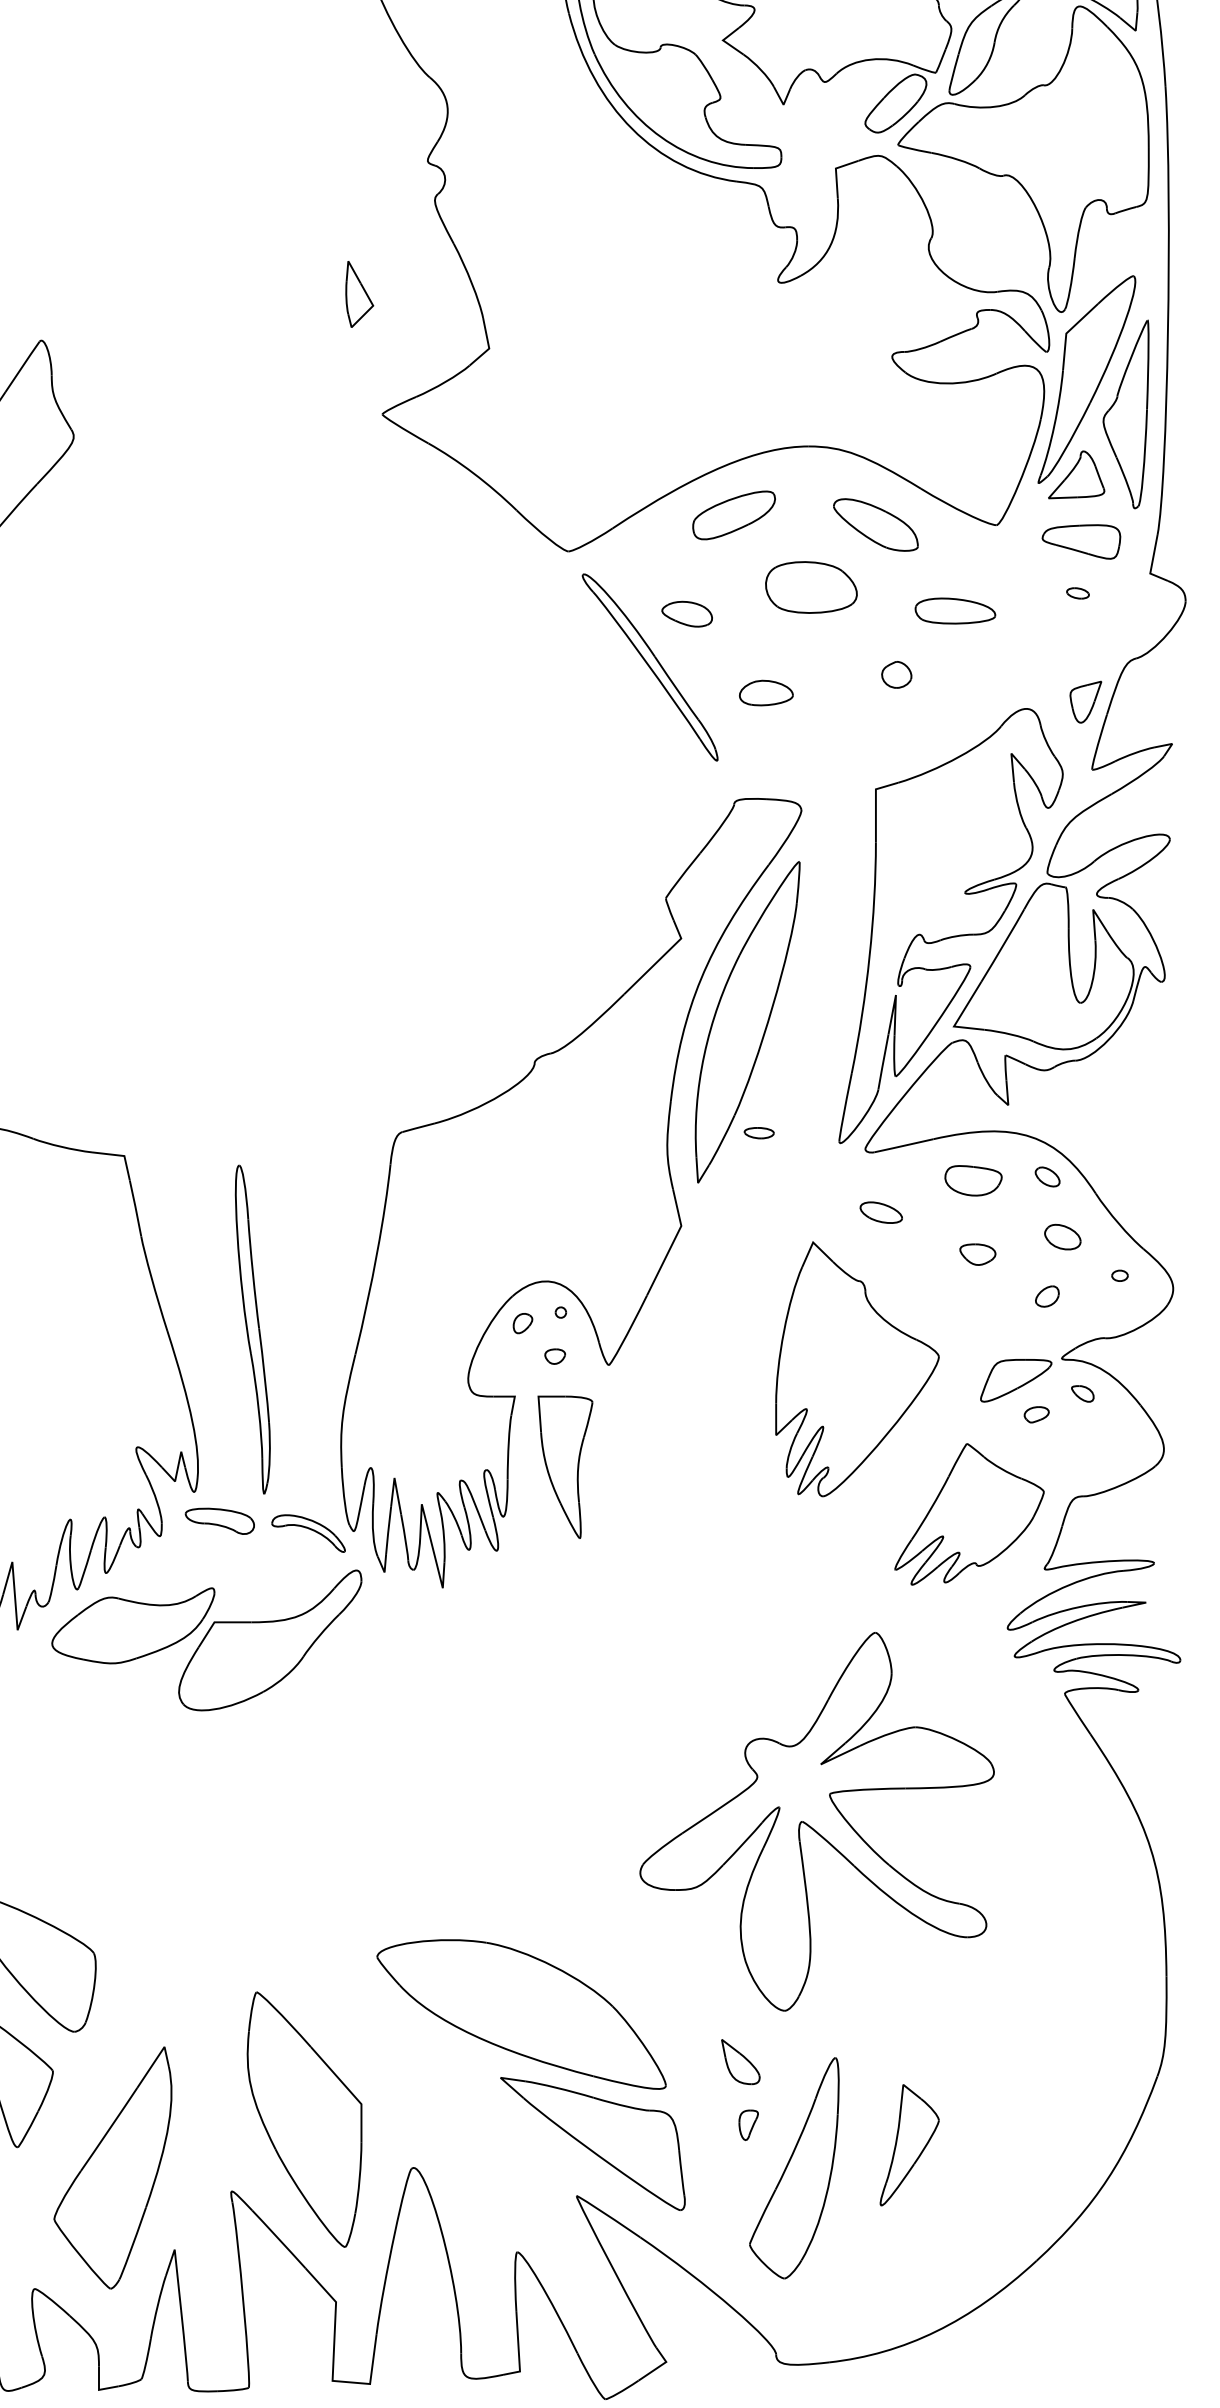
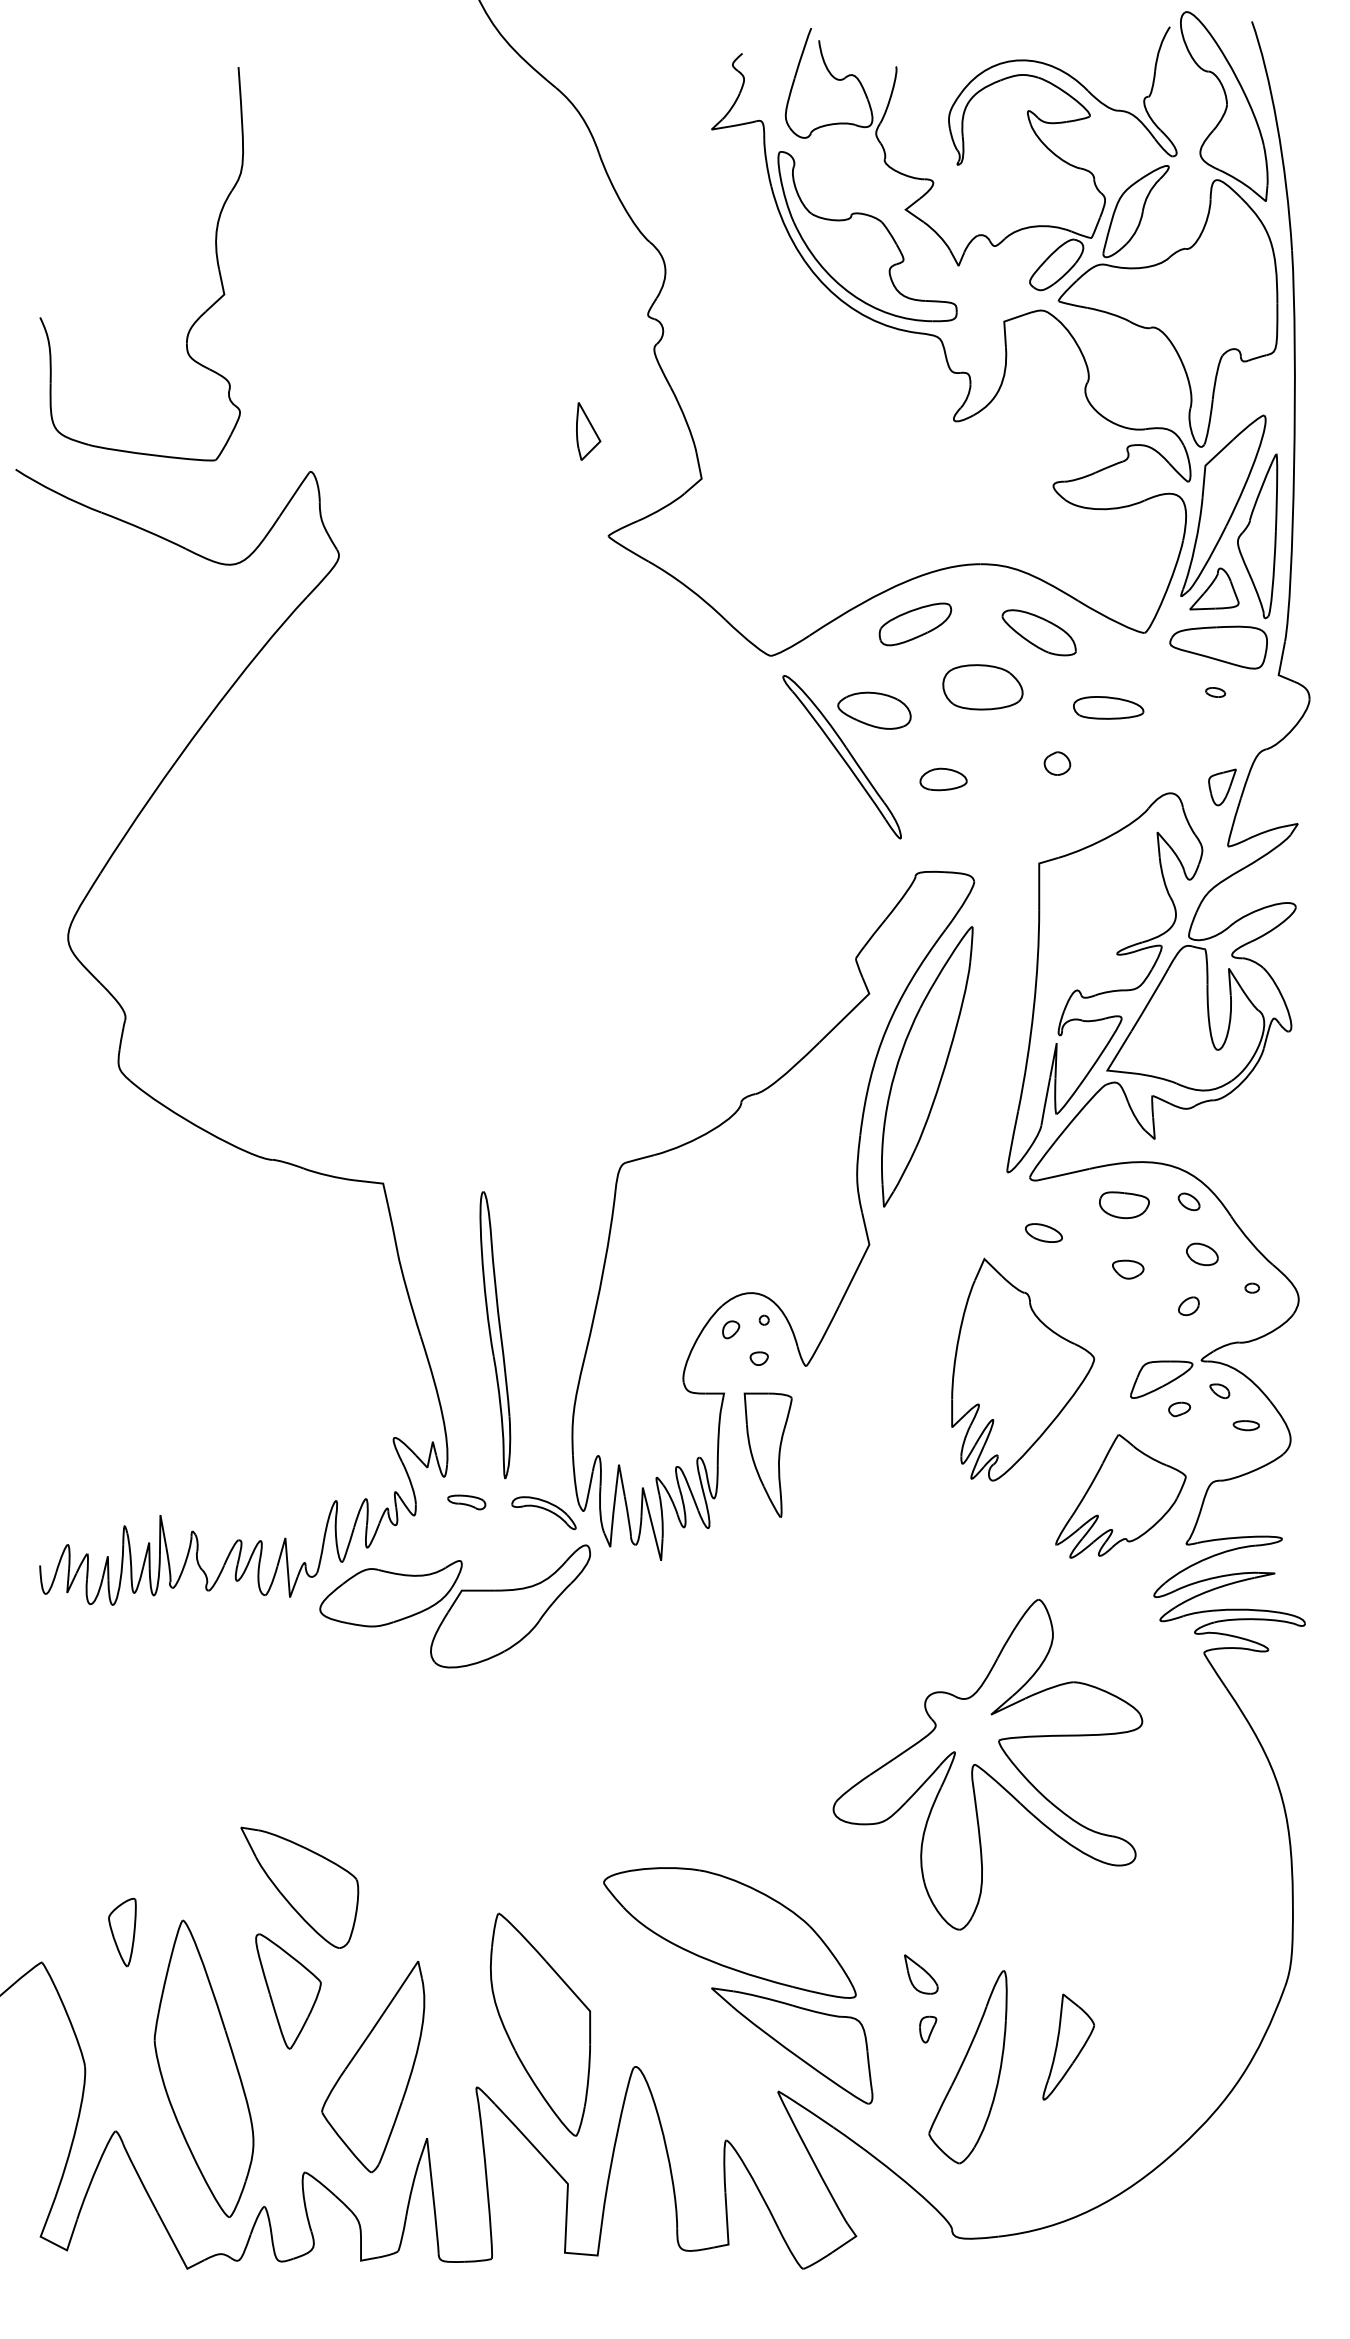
part: (1081, 541) -> (1218, 647), size x1.43
part: (687, 614) -> (874, 710), size x1.67
part: (758, 1132) -> (1245, 1425), moved
part: (219, 1521) -> (466, 1502), size x0.62

